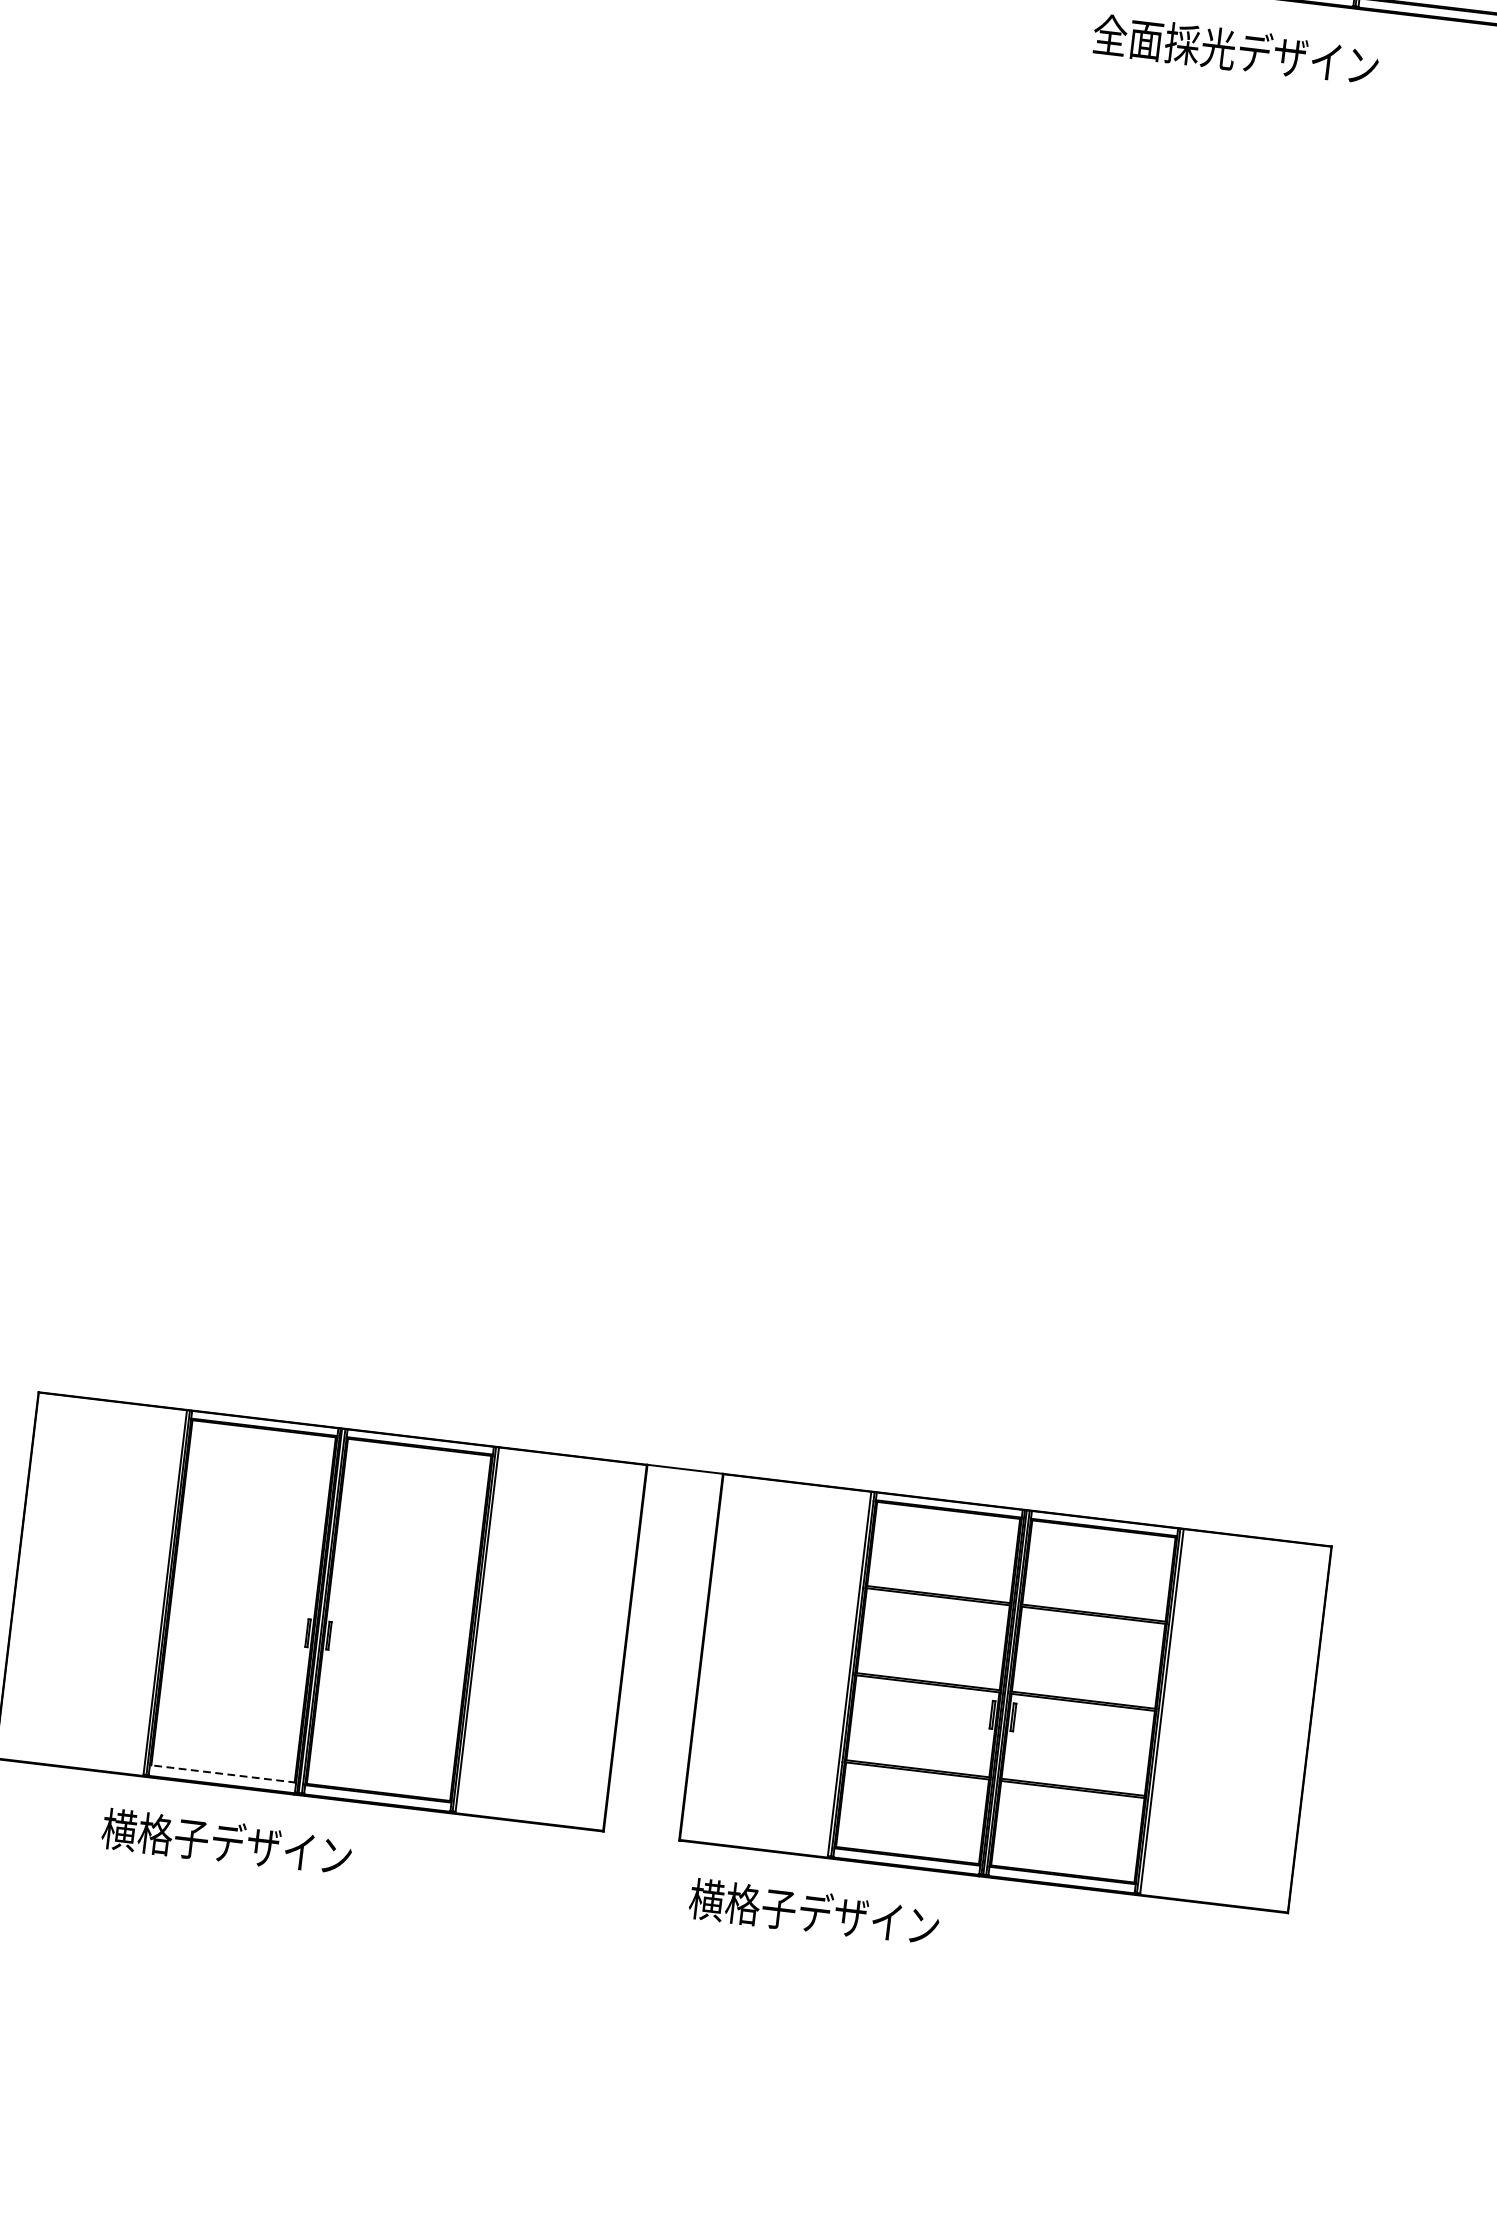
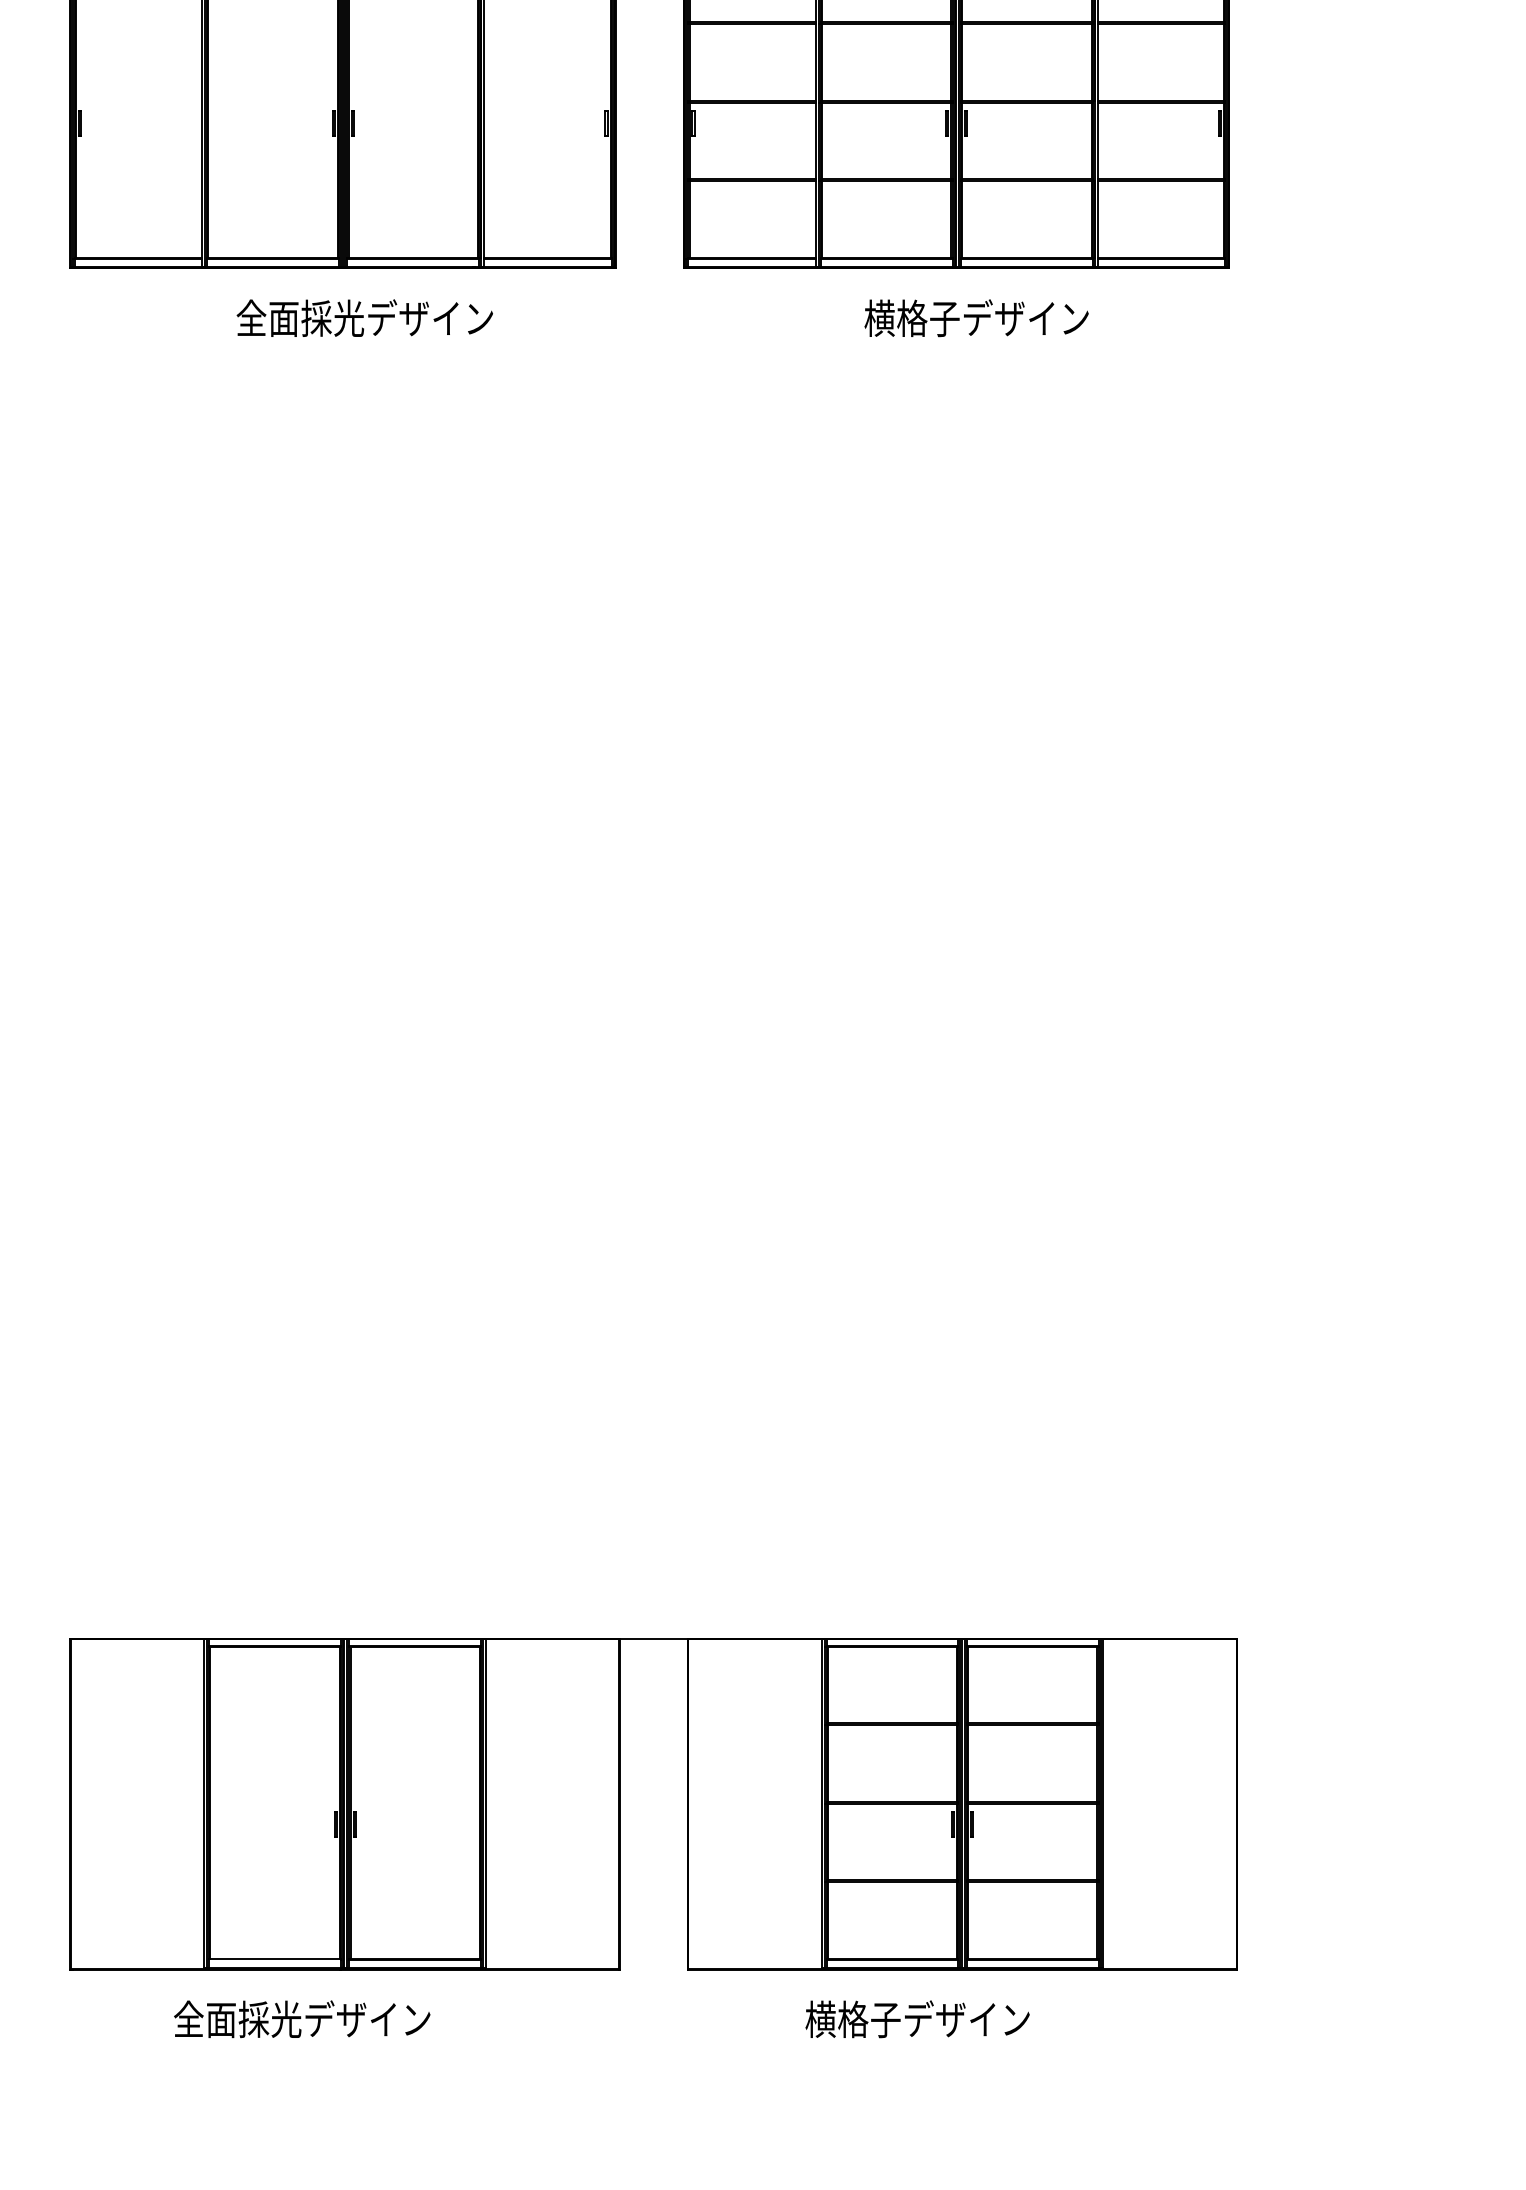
text: (1235, 50) -> (992, 318), 全面採光デザイン -> 横格子デザイン
line: (223, 1773) -> (275, 1958), dashed -> solid
text: (244, 1844) -> (301, 2019), 横格子デザイン -> 全面採光デザイン
text: (814, 1912) -> (917, 2019), moved

